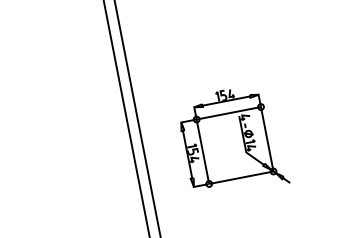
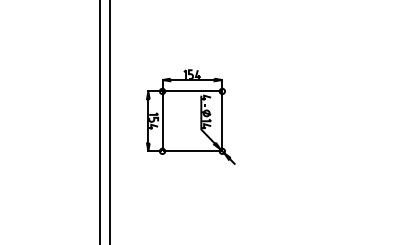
part: (231, 140) -> (190, 116), moved

